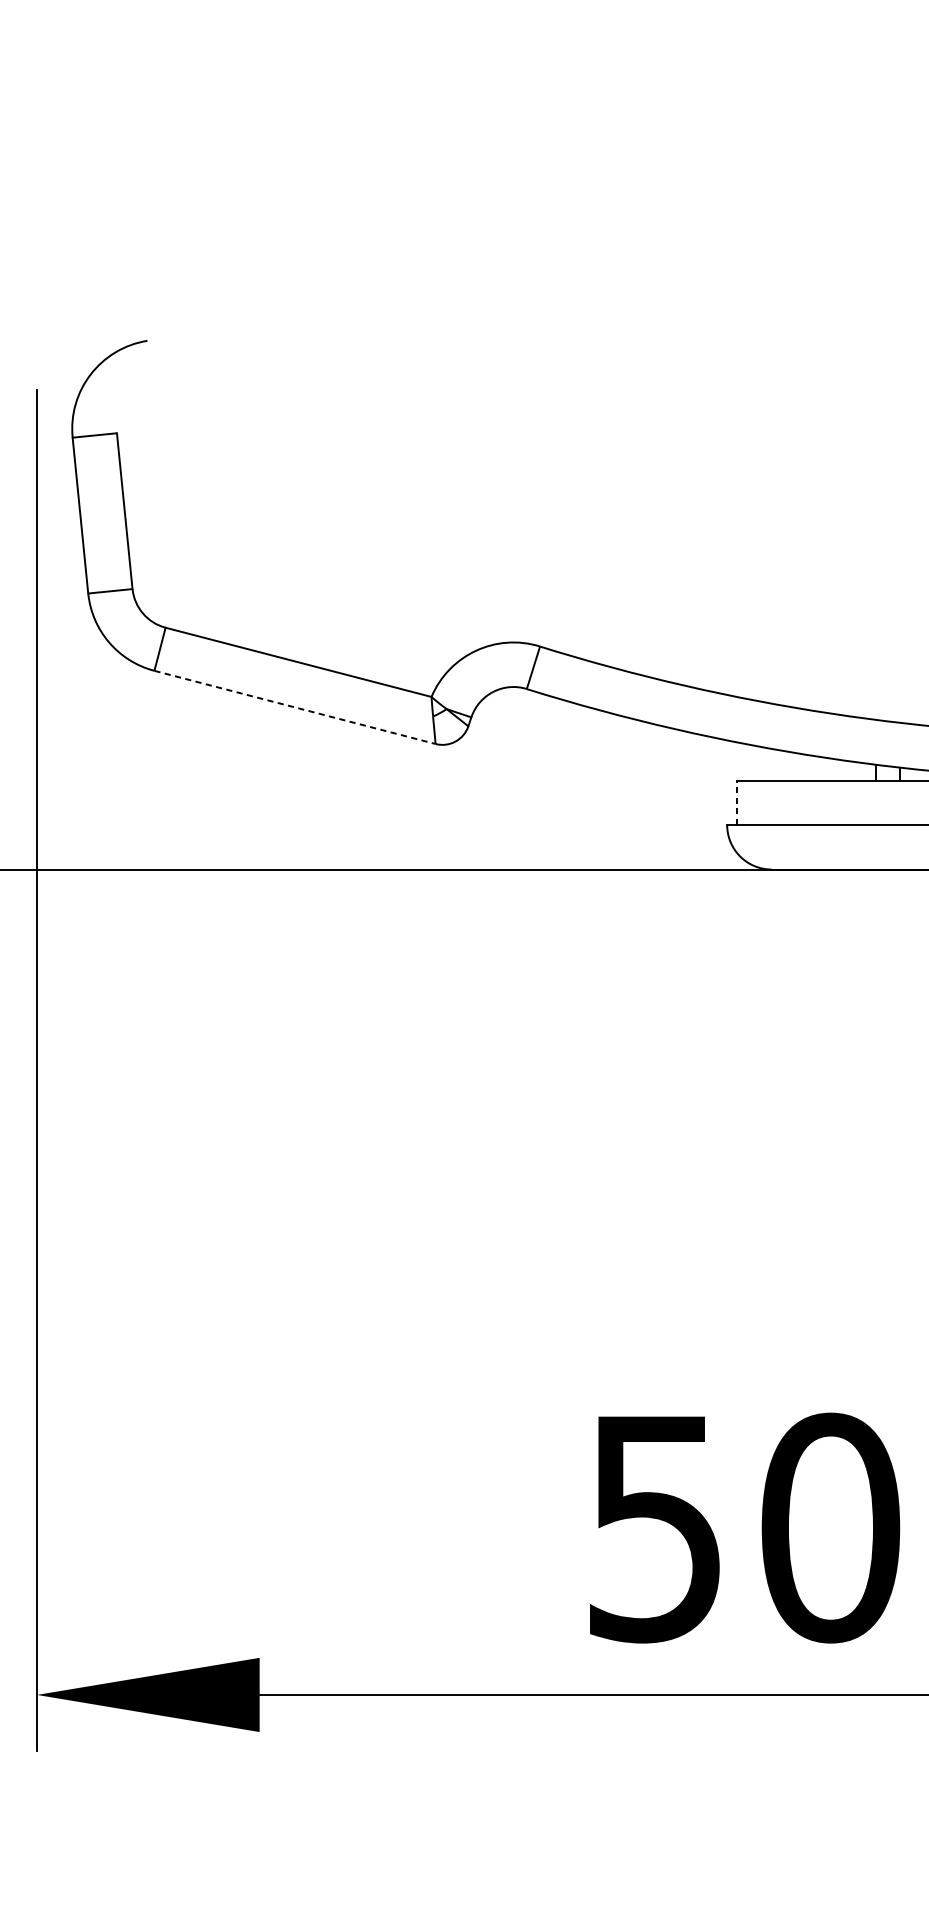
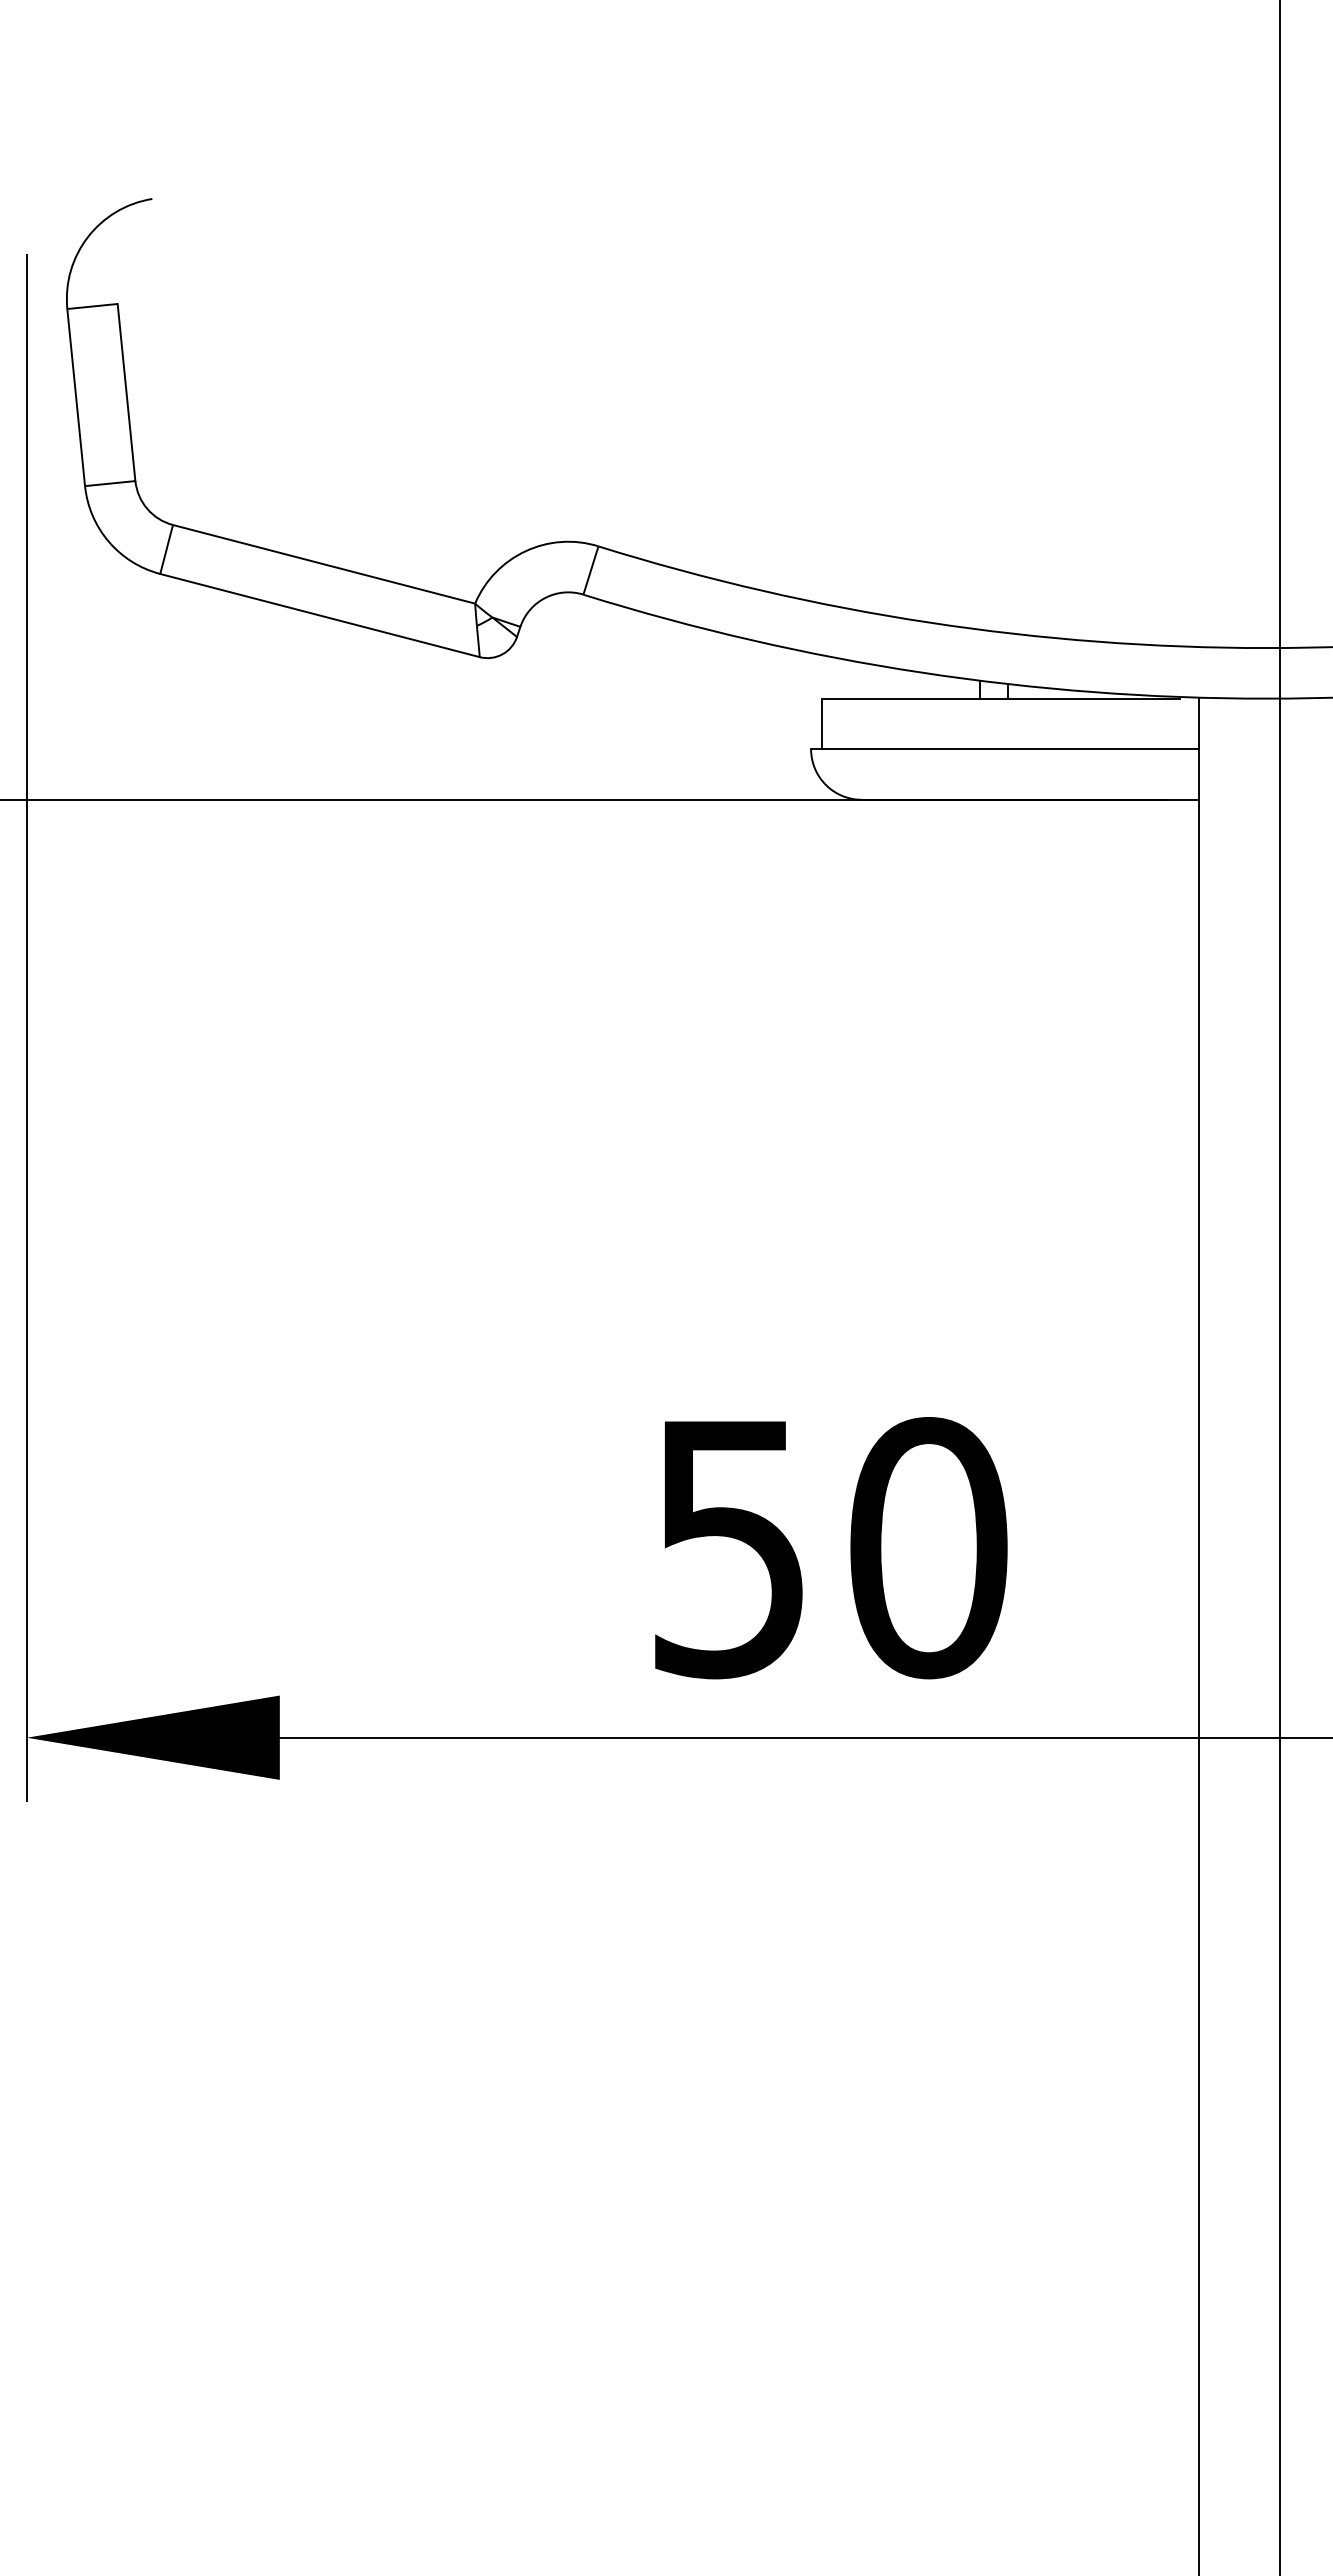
line: (295, 707) -> (320, 615), dashed -> solid
line: (737, 802) -> (822, 723), dashed -> solid

